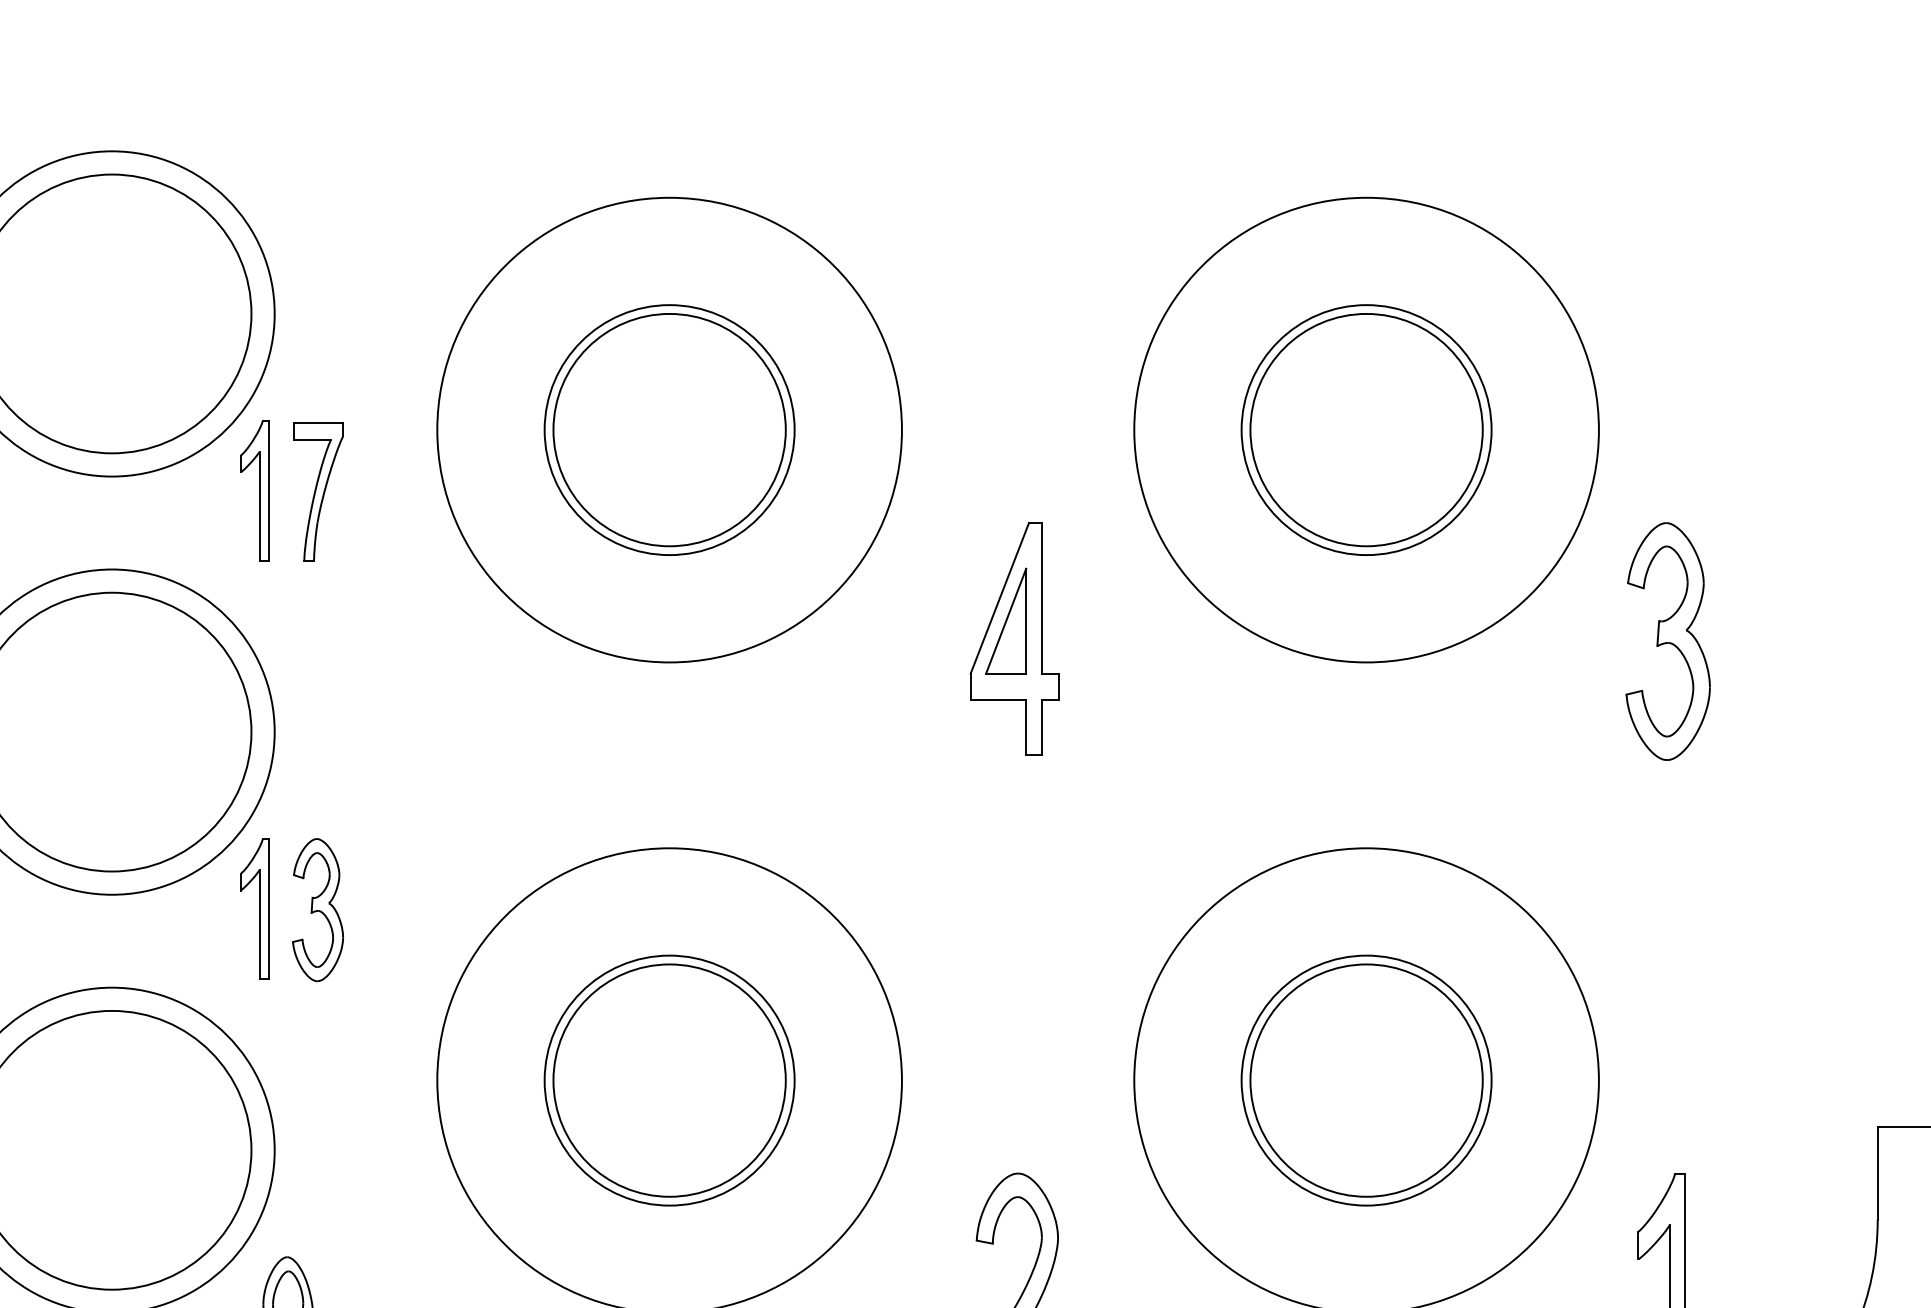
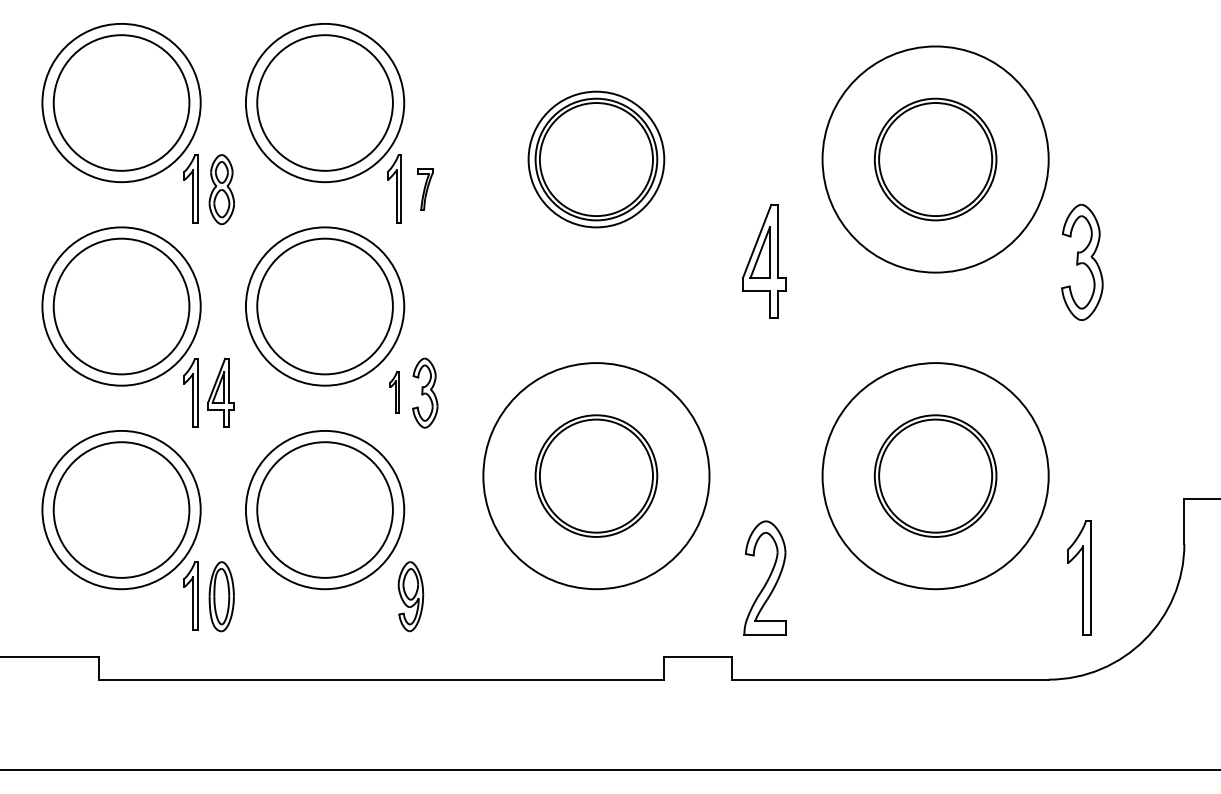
circle: (669, 429) -> (596, 159), size x0.6
part: (318, 491) -> (425, 189), size x0.6
part: (254, 908) -> (394, 392), size x0.6

